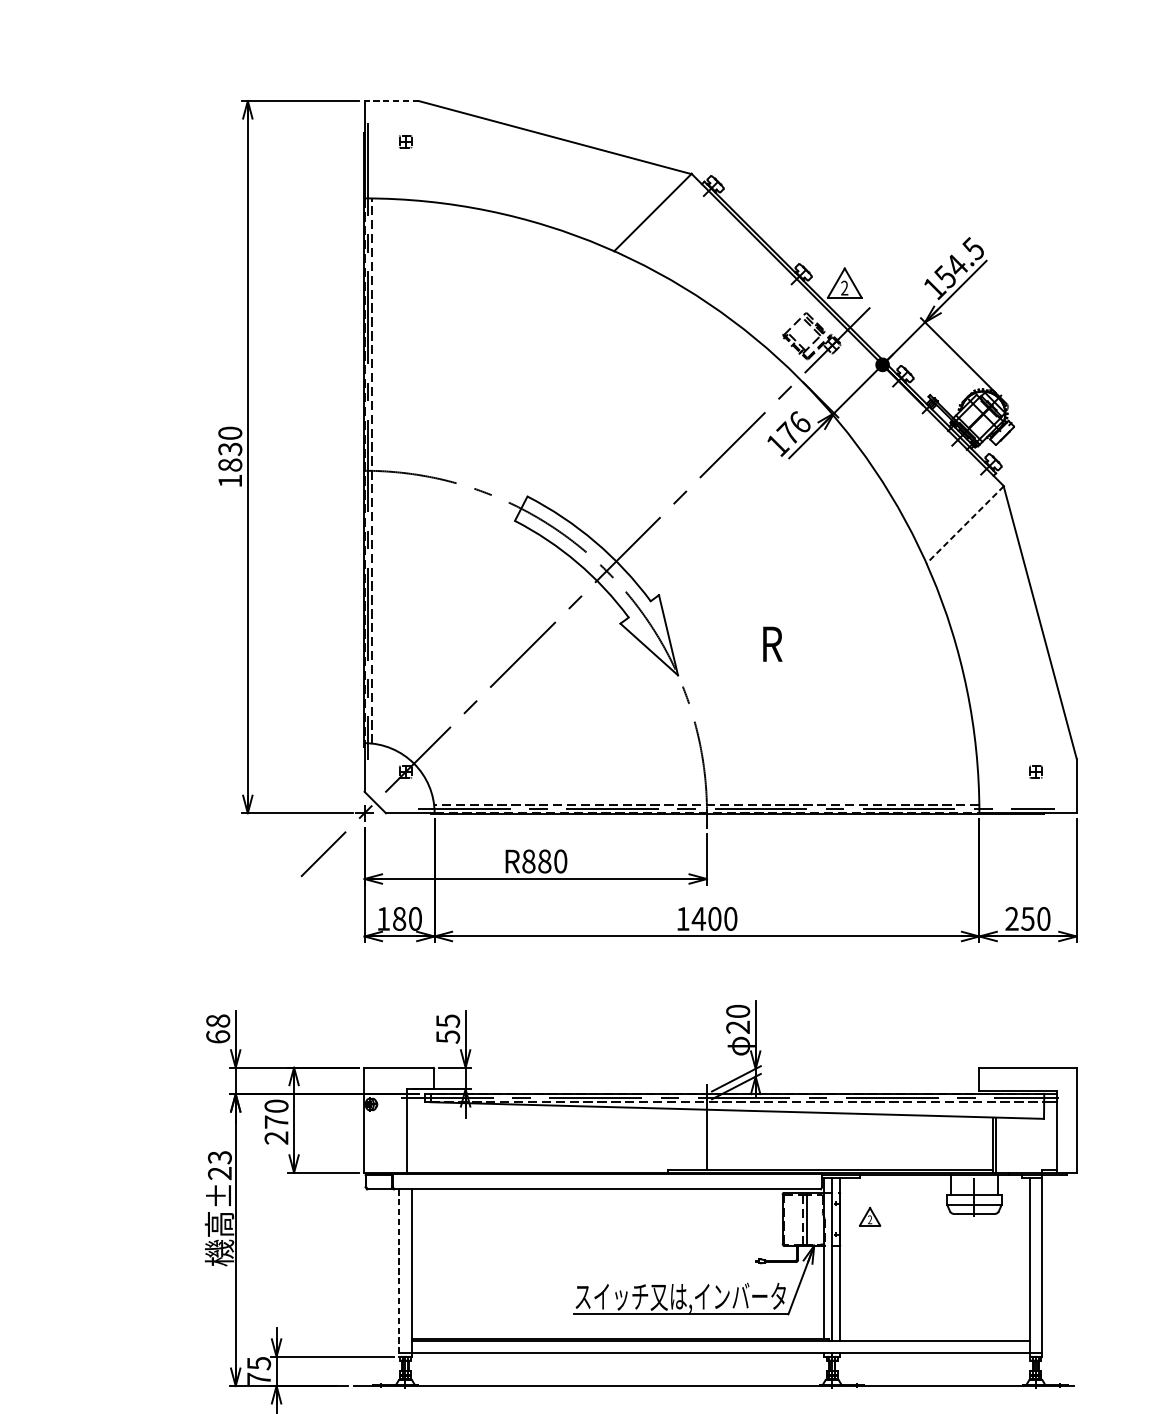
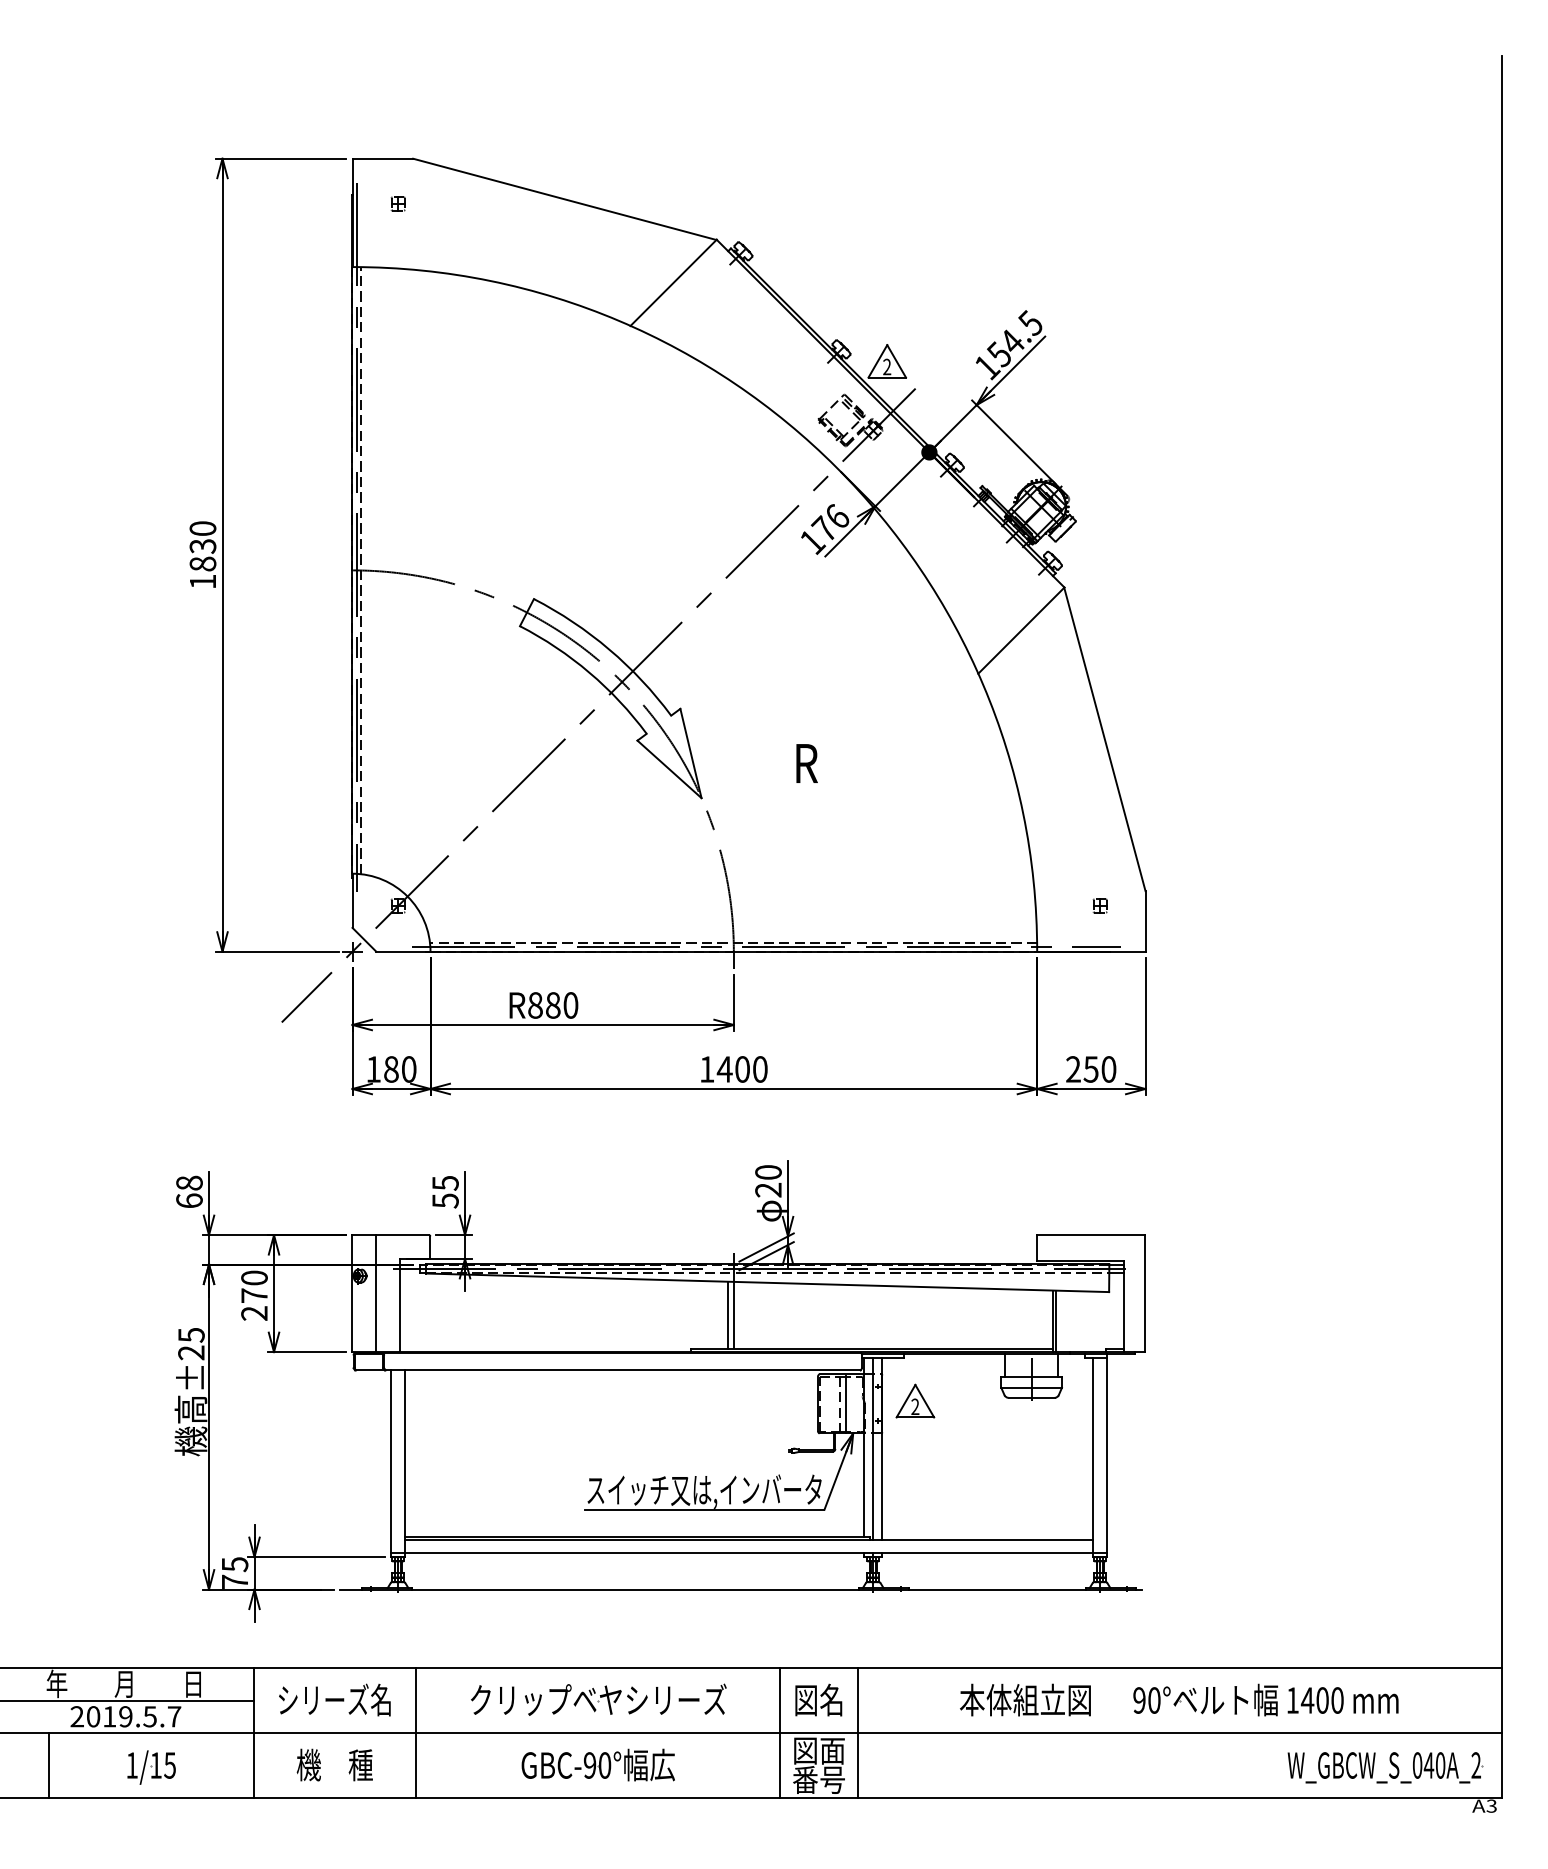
line: (391, 100) -> (382, 158), dashed -> solid
line: (965, 524) -> (1021, 630), dashed -> solid
line: (386, 1120) -> (376, 1293), added
line: (702, 1139) -> (728, 1315), added
text: (219, 1156) -> (191, 1334), ±23 -> ±25
part: (870, 1216) -> (915, 1400), size x1.67
line: (399, 1273) -> (391, 1464), dashed -> solid

